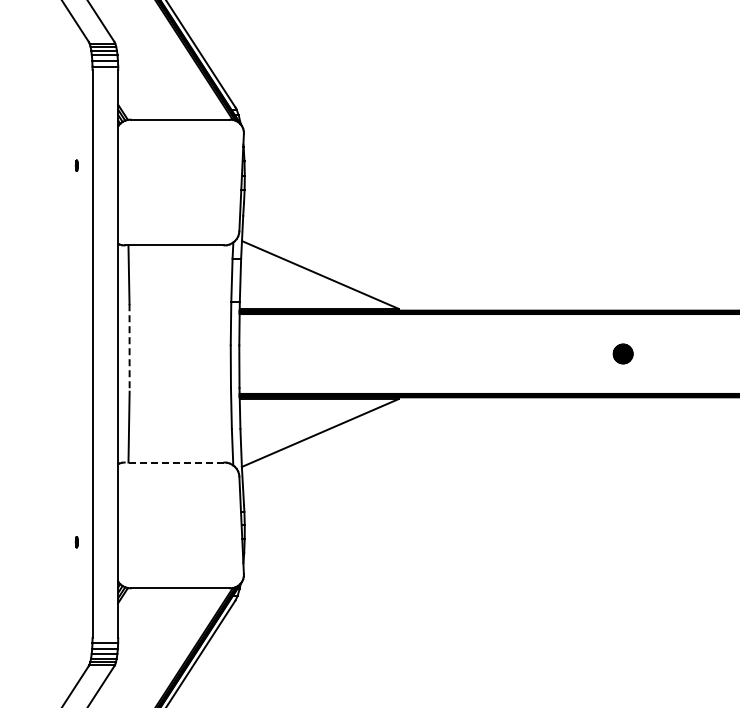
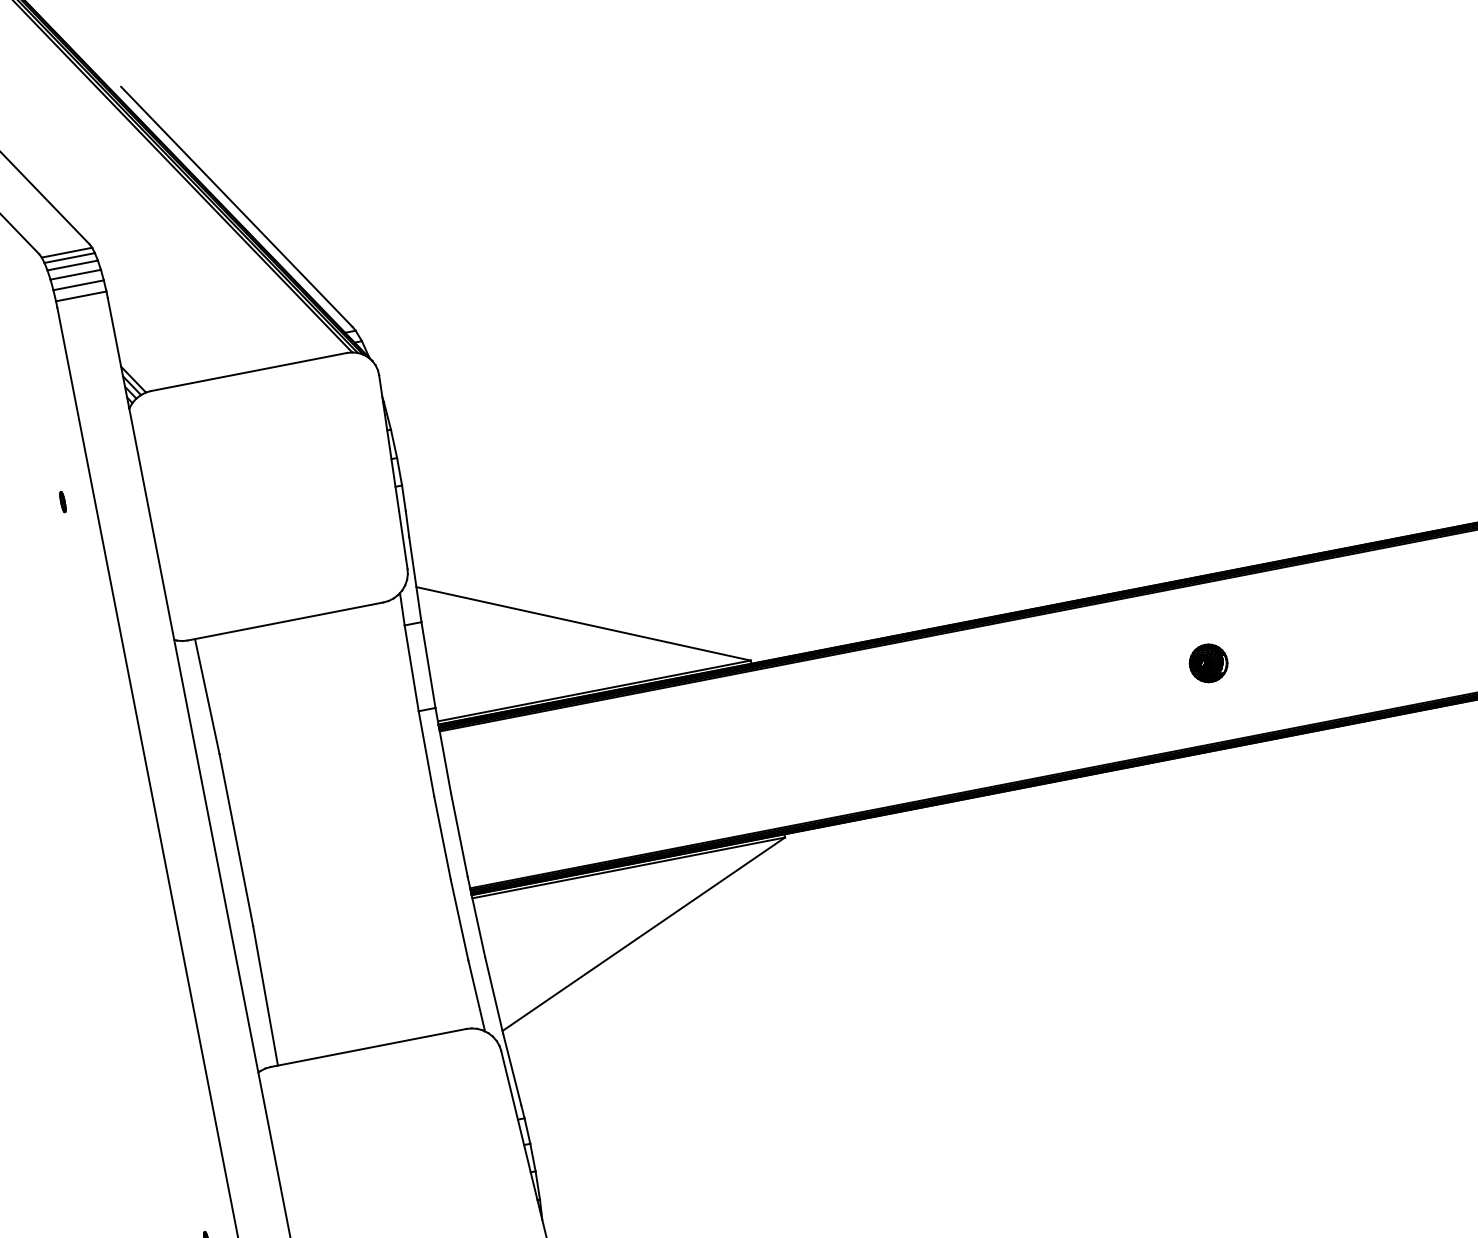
line: (129, 347) -> (236, 839), dashed -> solid
line: (174, 462) -> (368, 1047), dashed -> solid

